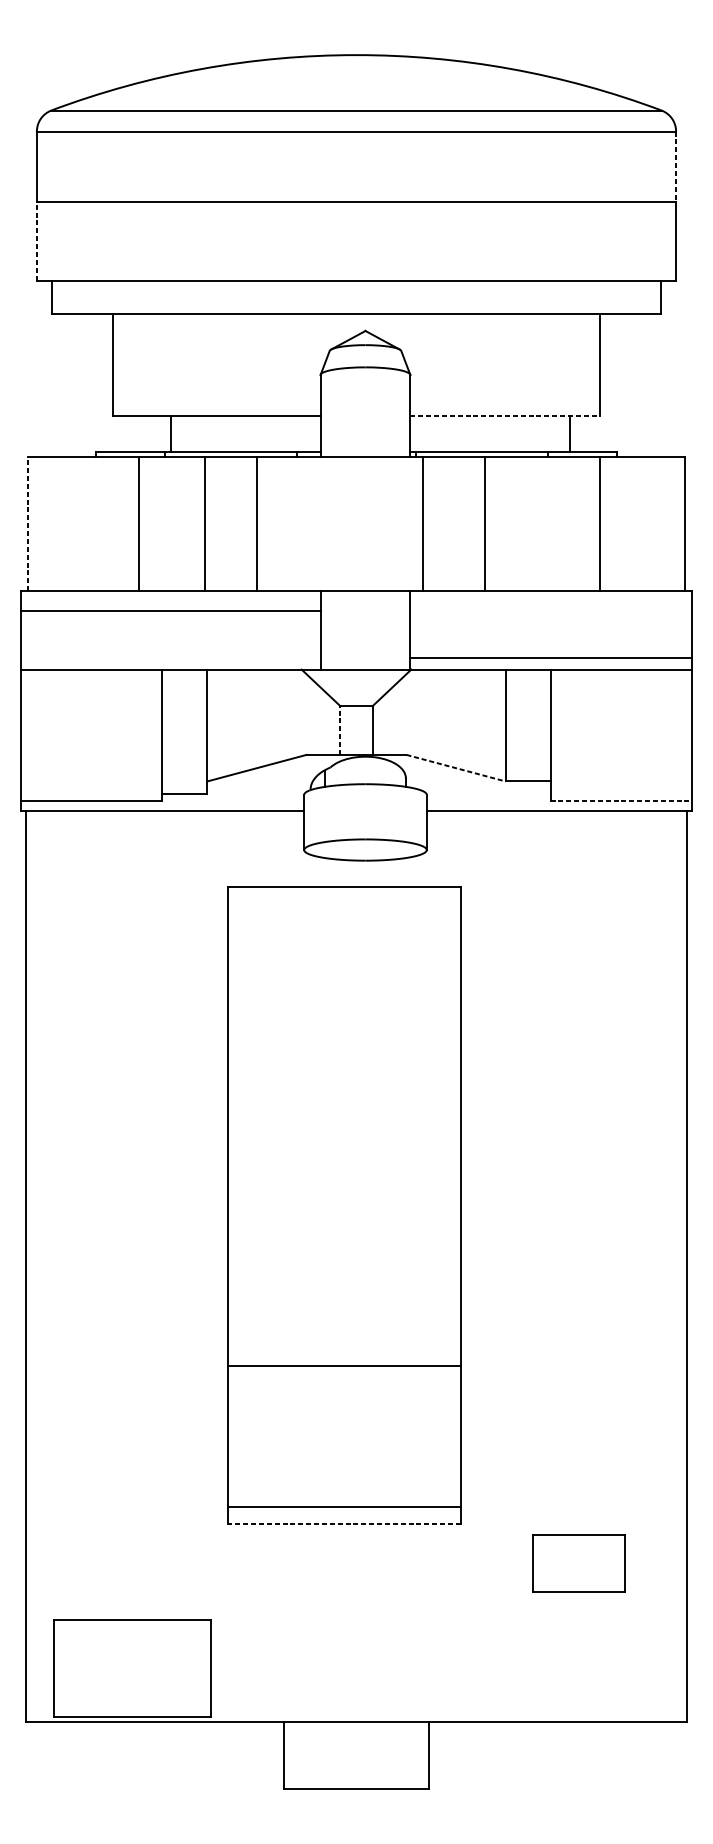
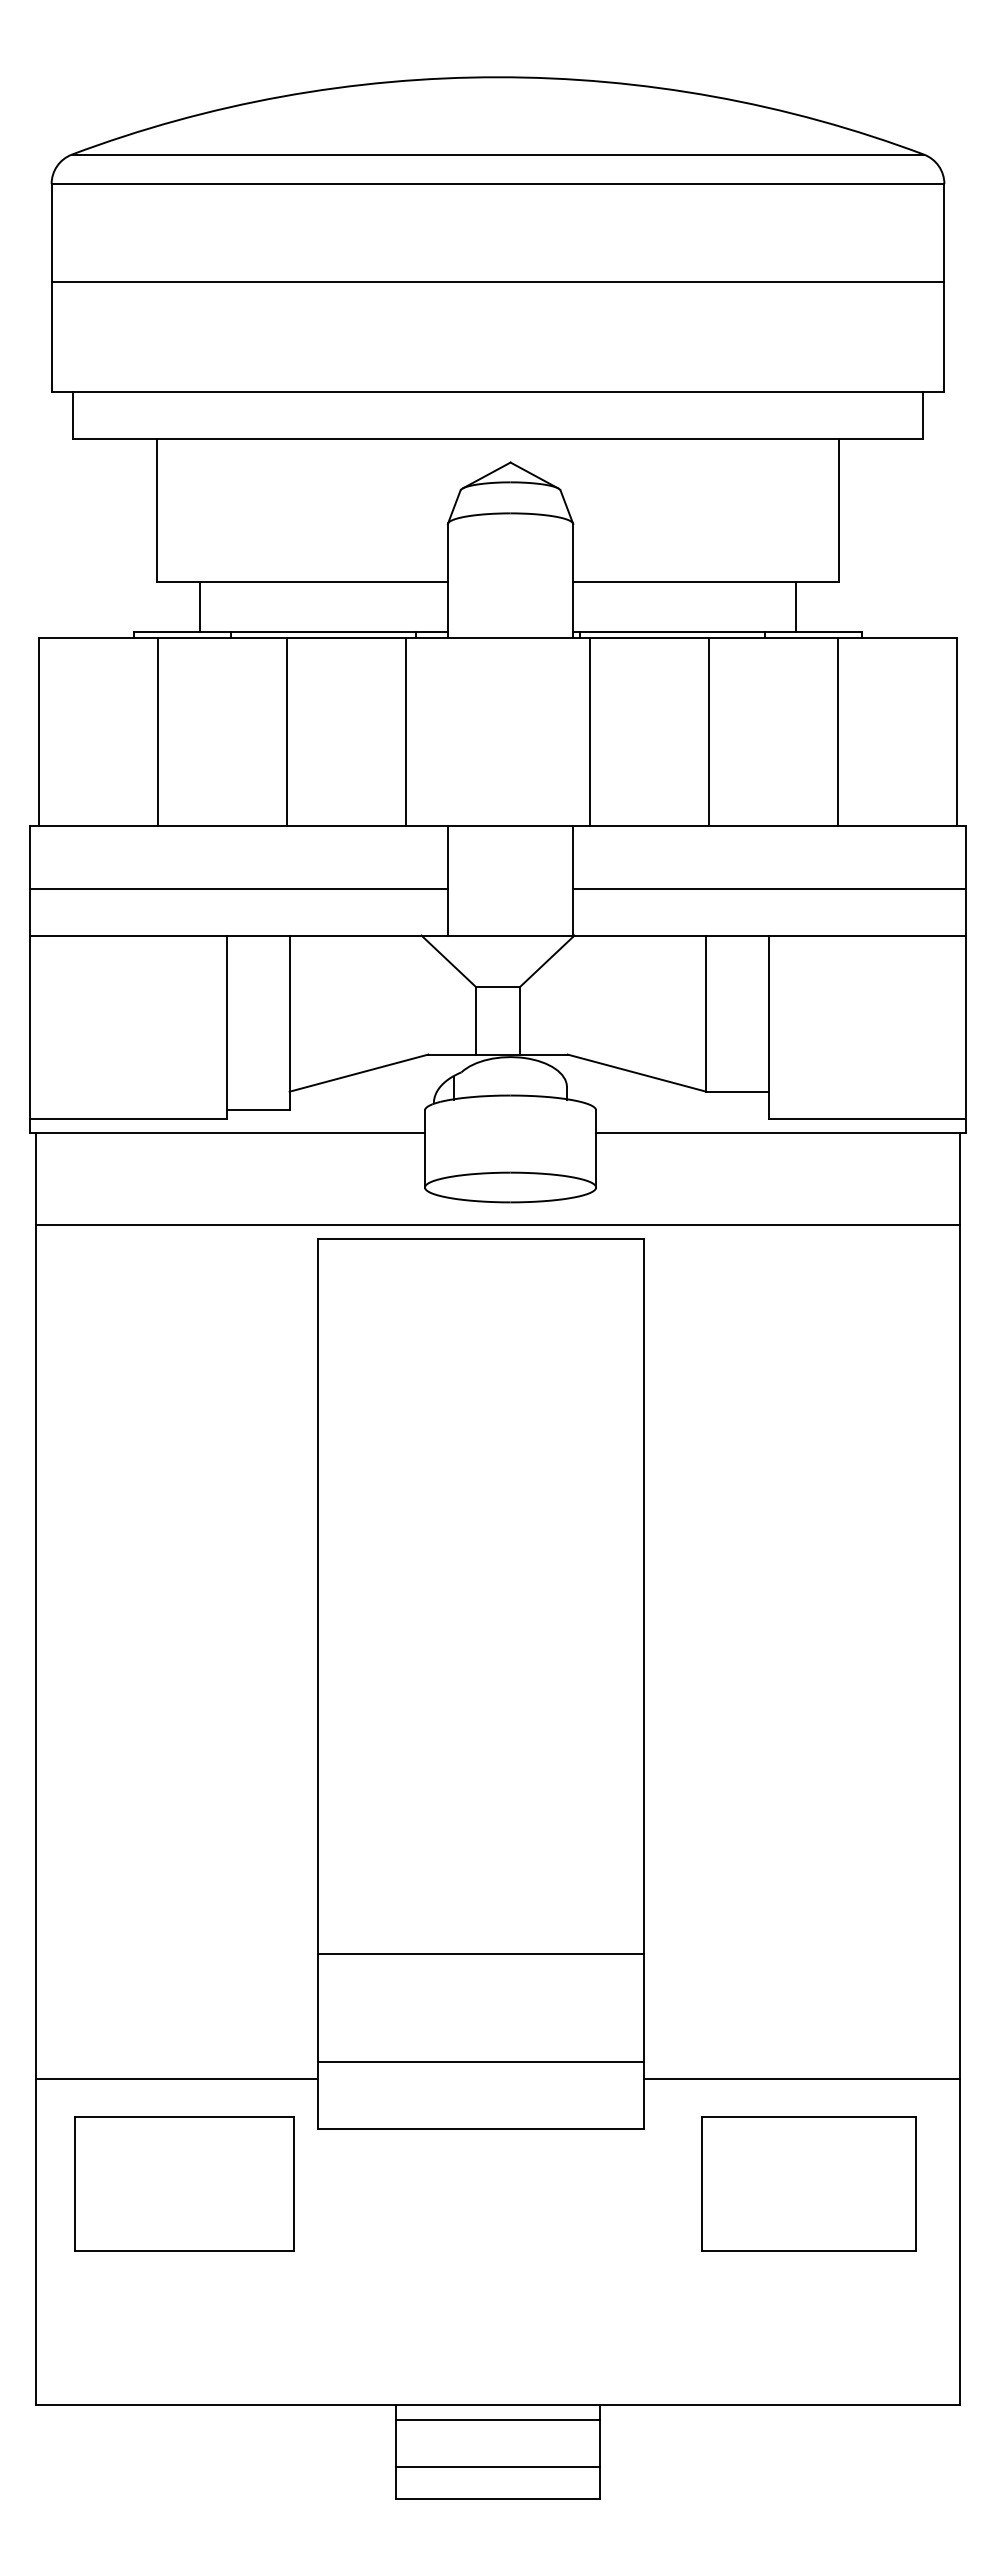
line: (676, 166) -> (944, 233), dashed -> solid
line: (37, 241) -> (52, 337), dashed -> solid
line: (505, 416) -> (705, 581), dashed -> solid
line: (170, 434) -> (200, 606), moved
line: (27, 523) -> (38, 731), dashed -> solid
line: (139, 523) -> (157, 731), moved
line: (257, 523) -> (405, 731), moved
line: (485, 523) -> (709, 731), moved
line: (170, 610) -> (238, 888), moved
line: (550, 657) -> (769, 888), moved
line: (340, 730) -> (475, 1020), dashed -> solid
line: (456, 768) -> (637, 1073), dashed -> solid
line: (621, 800) -> (867, 1118), dashed -> solid
line: (356, 877) -> (497, 1225), added
line: (343, 1365) -> (480, 1953), moved
line: (126, 1487) -> (176, 2078), added
line: (573, 1487) -> (801, 2078), added
line: (343, 1507) -> (480, 2062), moved
line: (343, 1524) -> (480, 2129), dashed -> solid
part: (578, 1563) -> (808, 2183), size x1.67
part: (132, 1668) -> (184, 2183), moved
line: (356, 1732) -> (497, 2420), added
line: (356, 1766) -> (497, 2467), added

